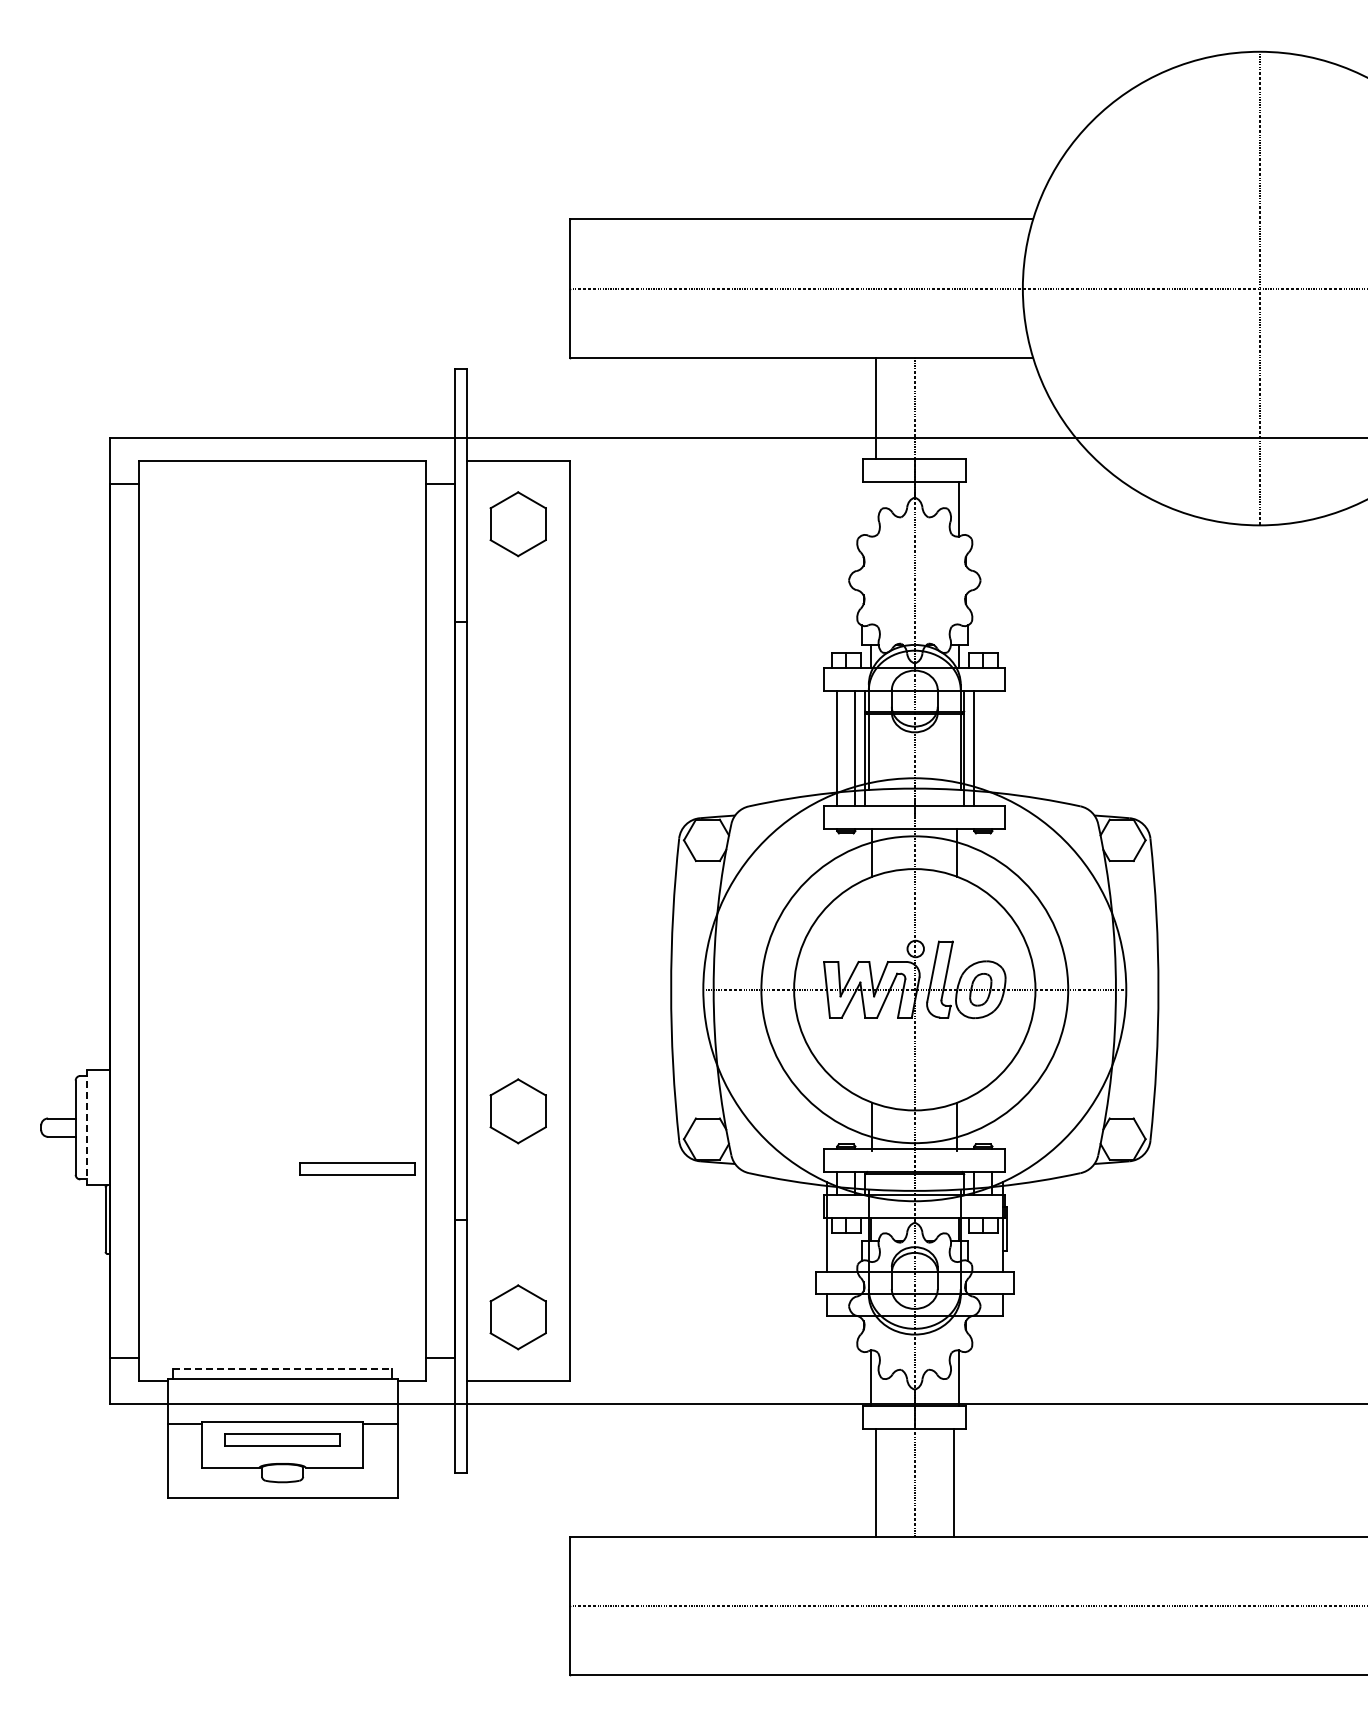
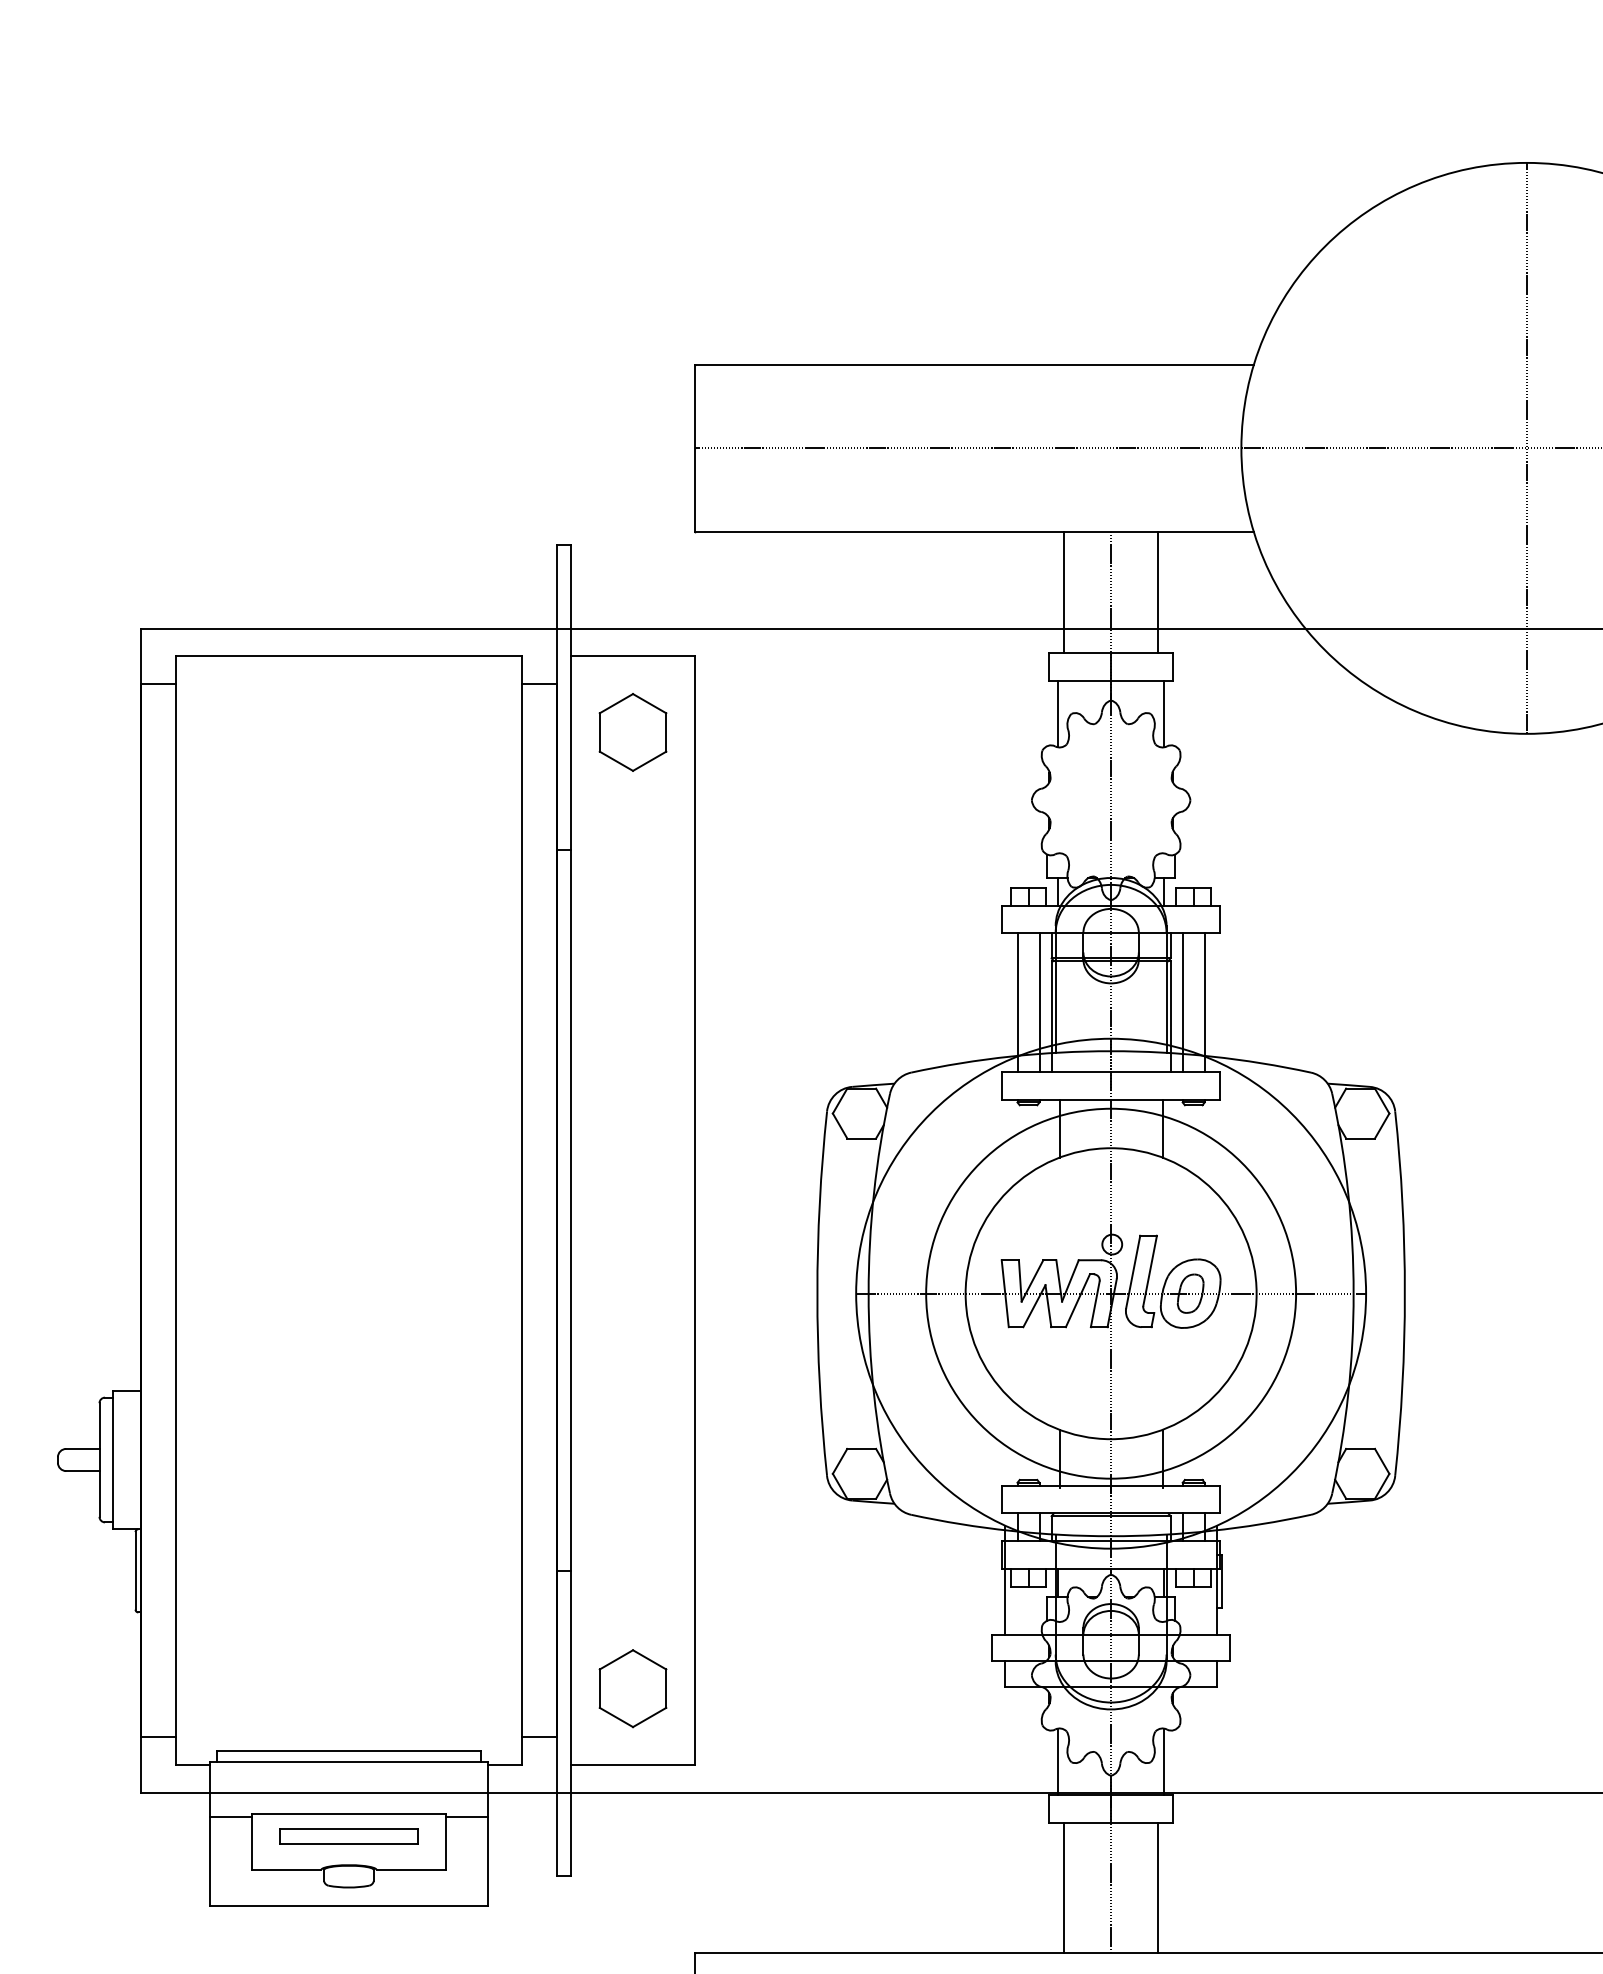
line: (953, 407) -> (1157, 591), added
line: (870, 508) -> (1057, 713), added
line: (992, 747) -> (1204, 1001), added
part: (517, 1111) -> (632, 1440), removed
line: (87, 1128) -> (113, 1460), dashed -> solid
part: (357, 1168) -> (439, 1509), removed
line: (283, 1369) -> (350, 1751), dashed -> solid

